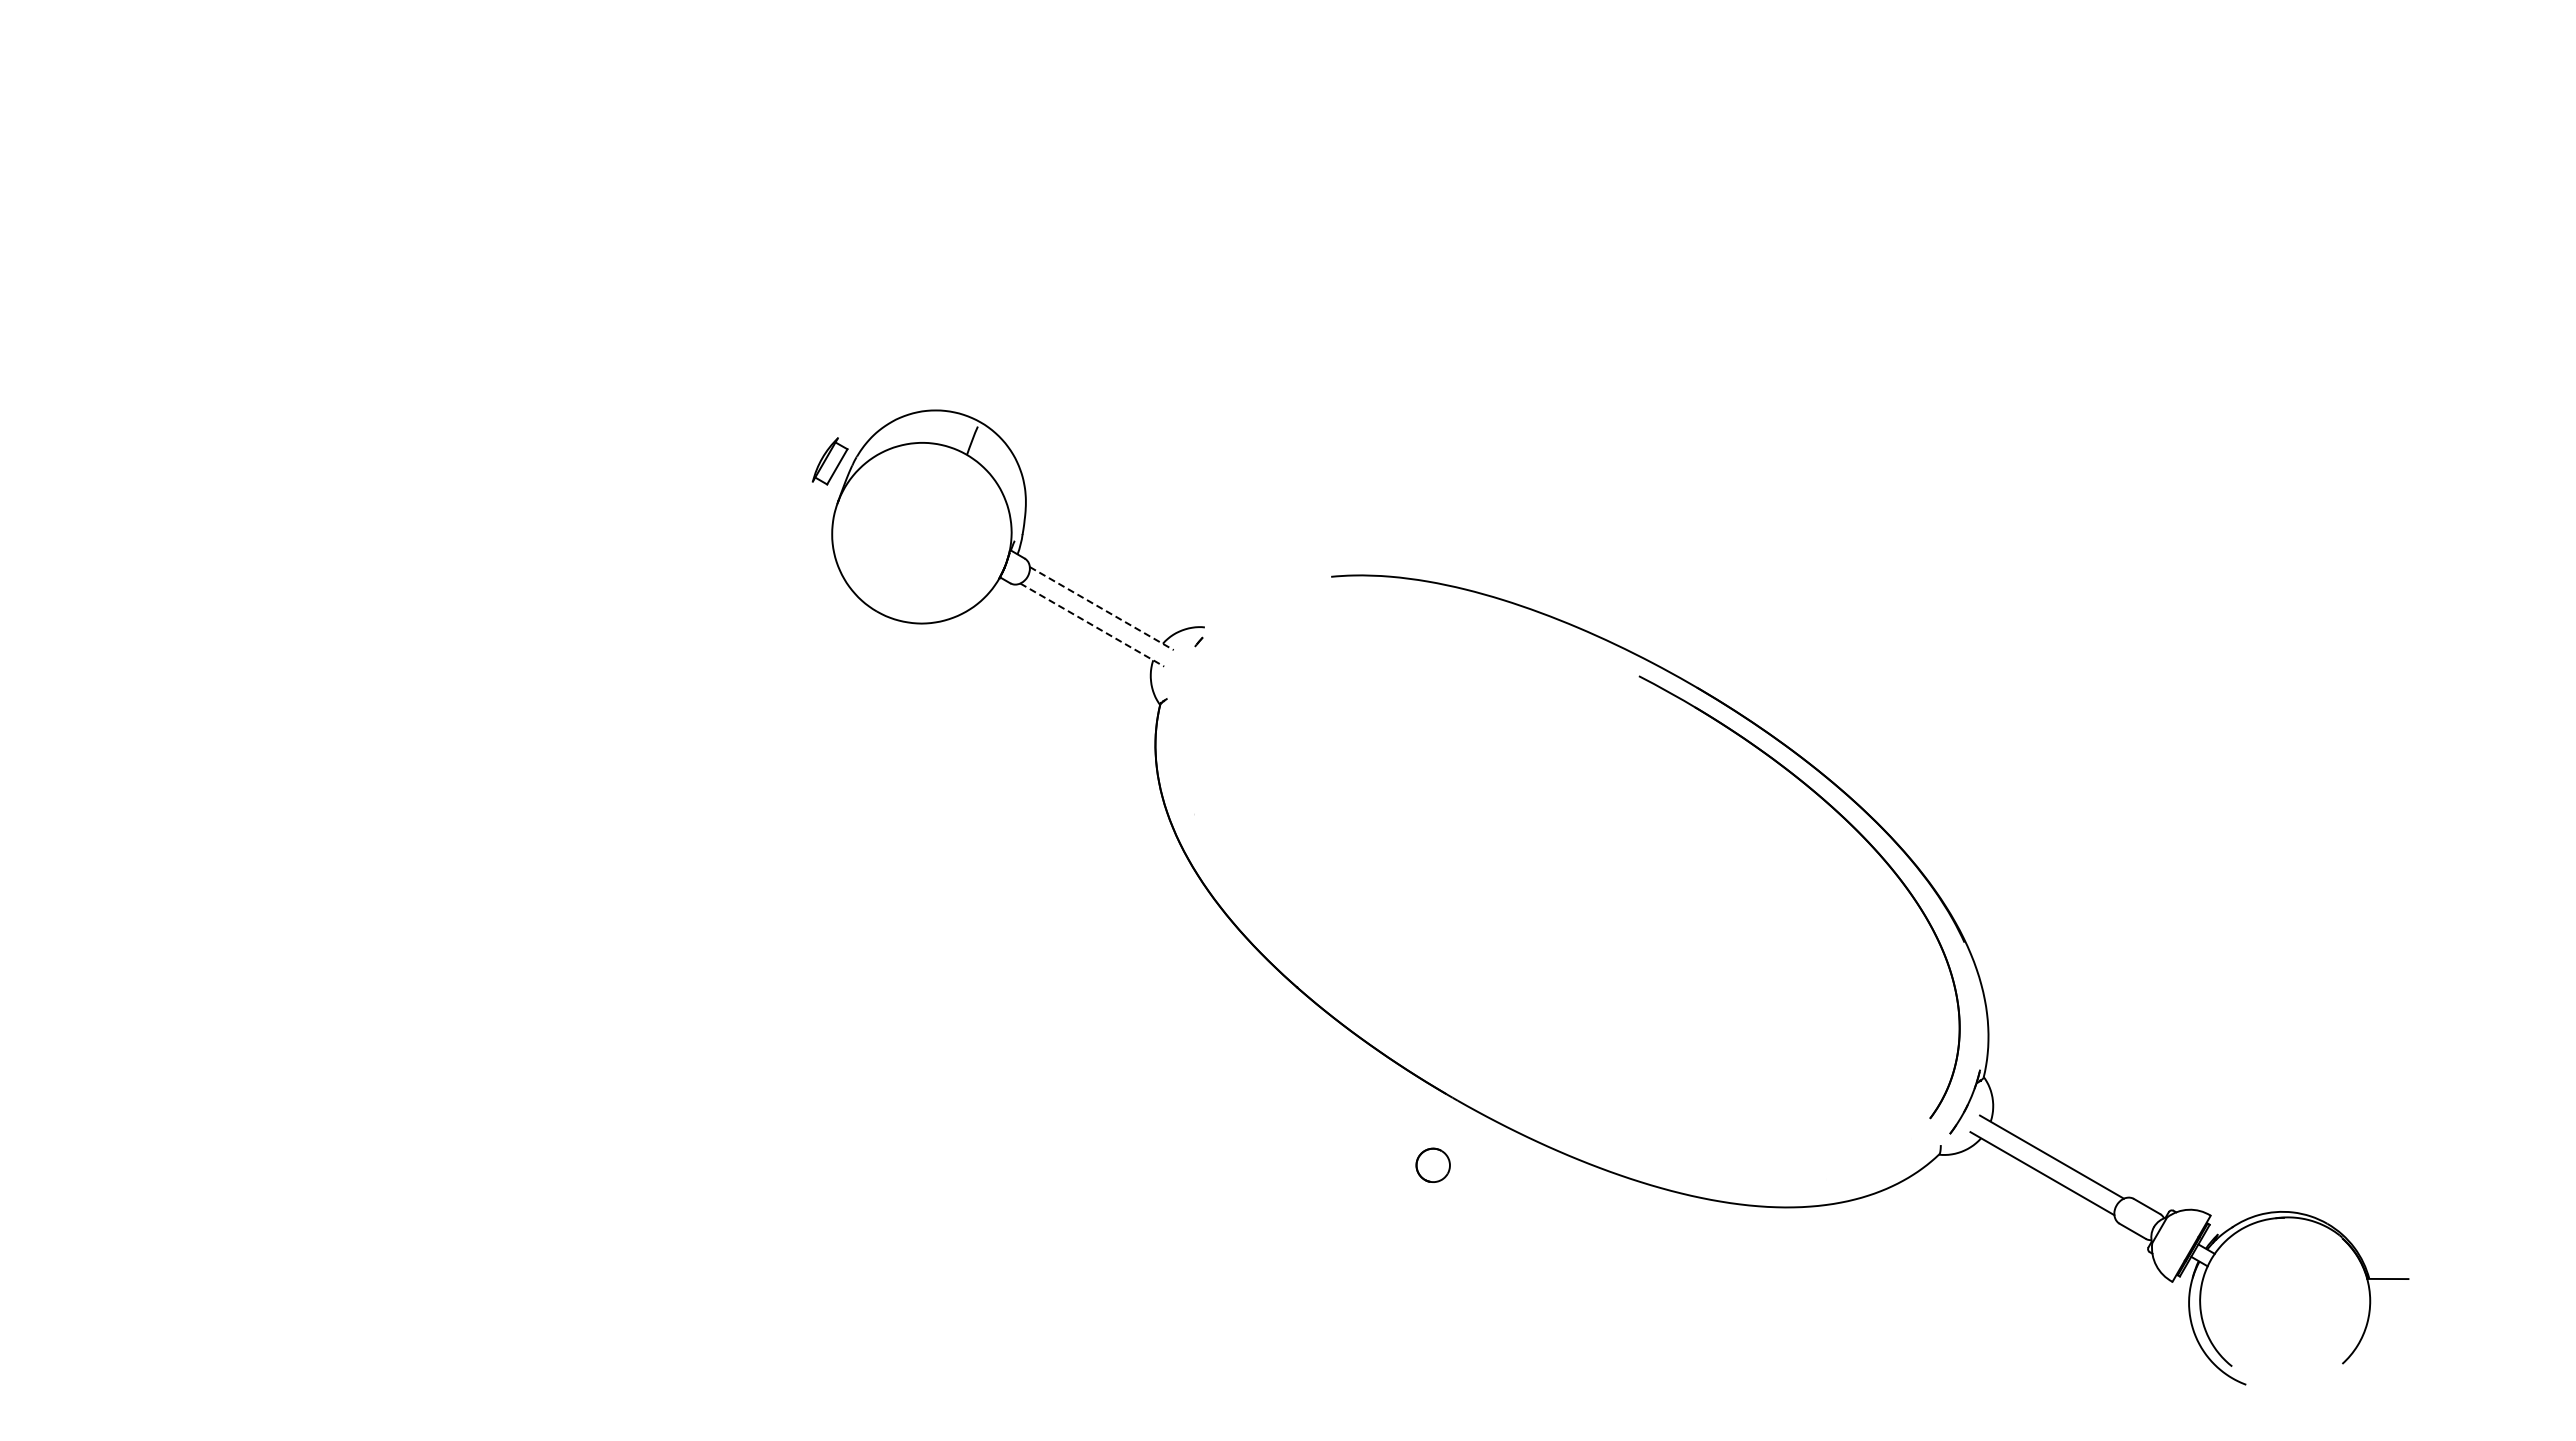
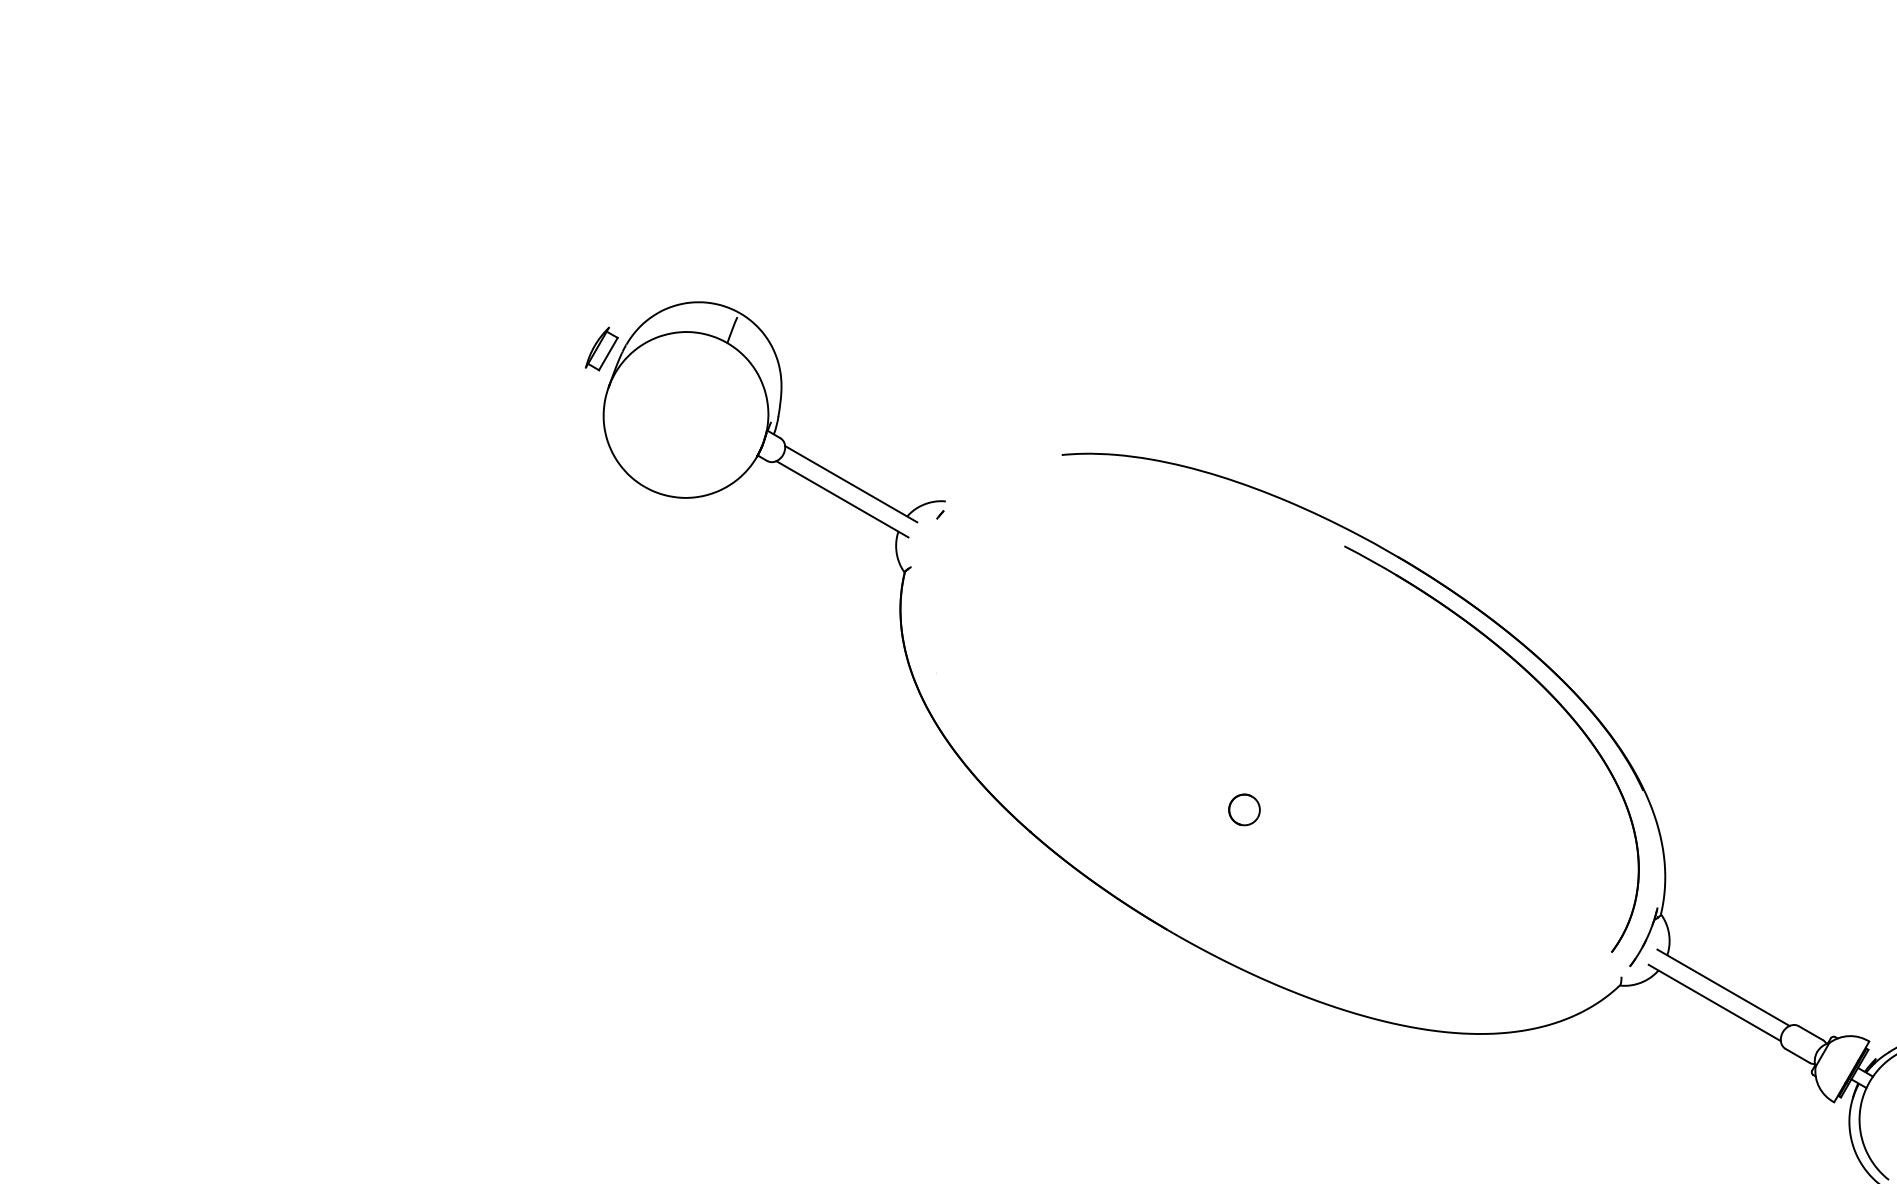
line: (1102, 608) -> (851, 484), dashed -> solid
line: (1092, 625) -> (842, 499), dashed -> solid
part: (1432, 1164) -> (1243, 809), moved

